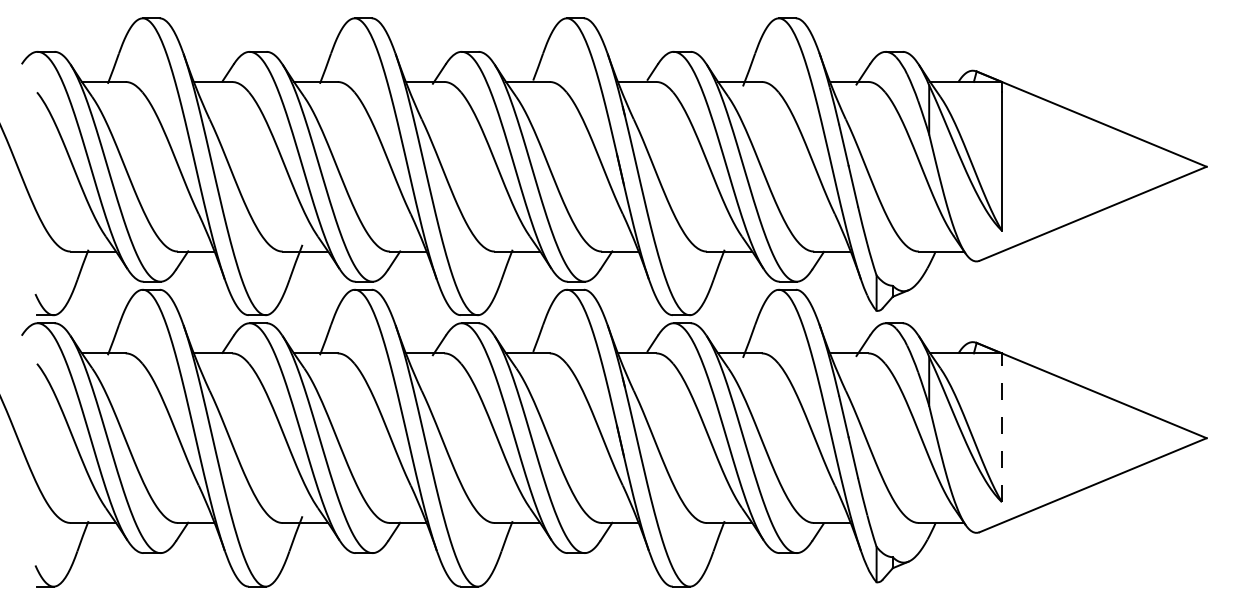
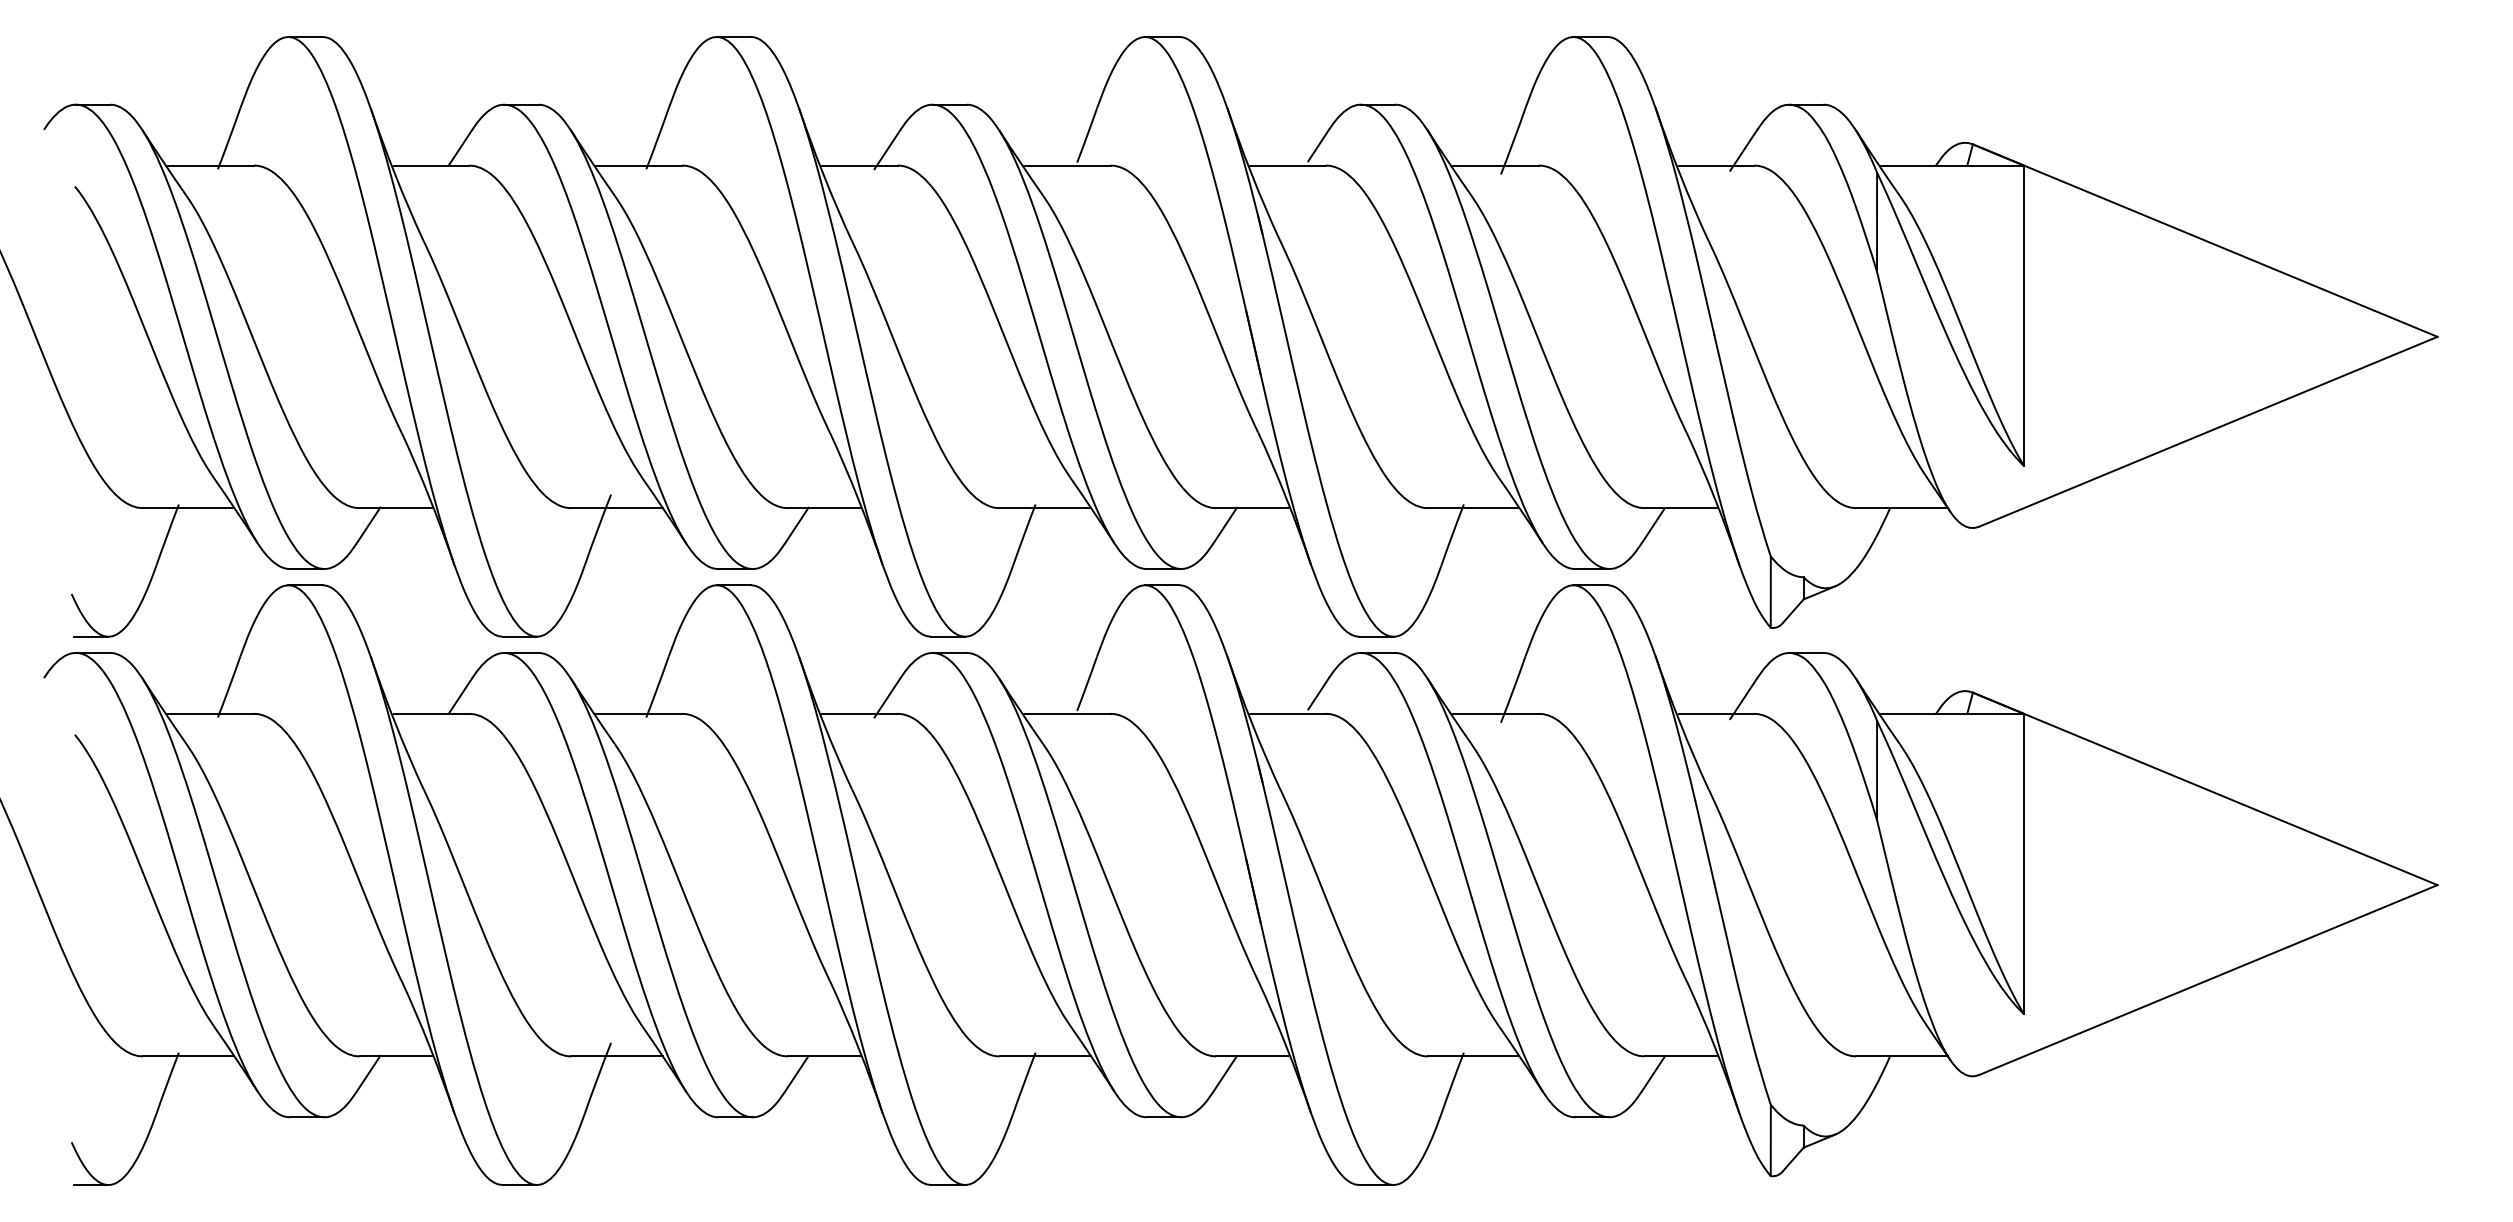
line: (1001, 432) -> (2023, 873), dashed -> solid

